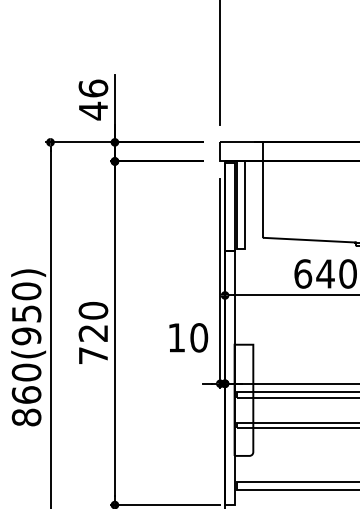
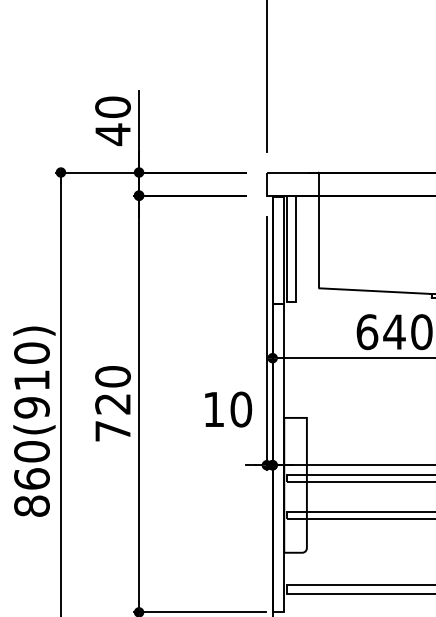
text: (93, 88) -> (112, 107), 46 -> 40
text: (26, 313) -> (31, 380), 860(950) -> 860(910)

